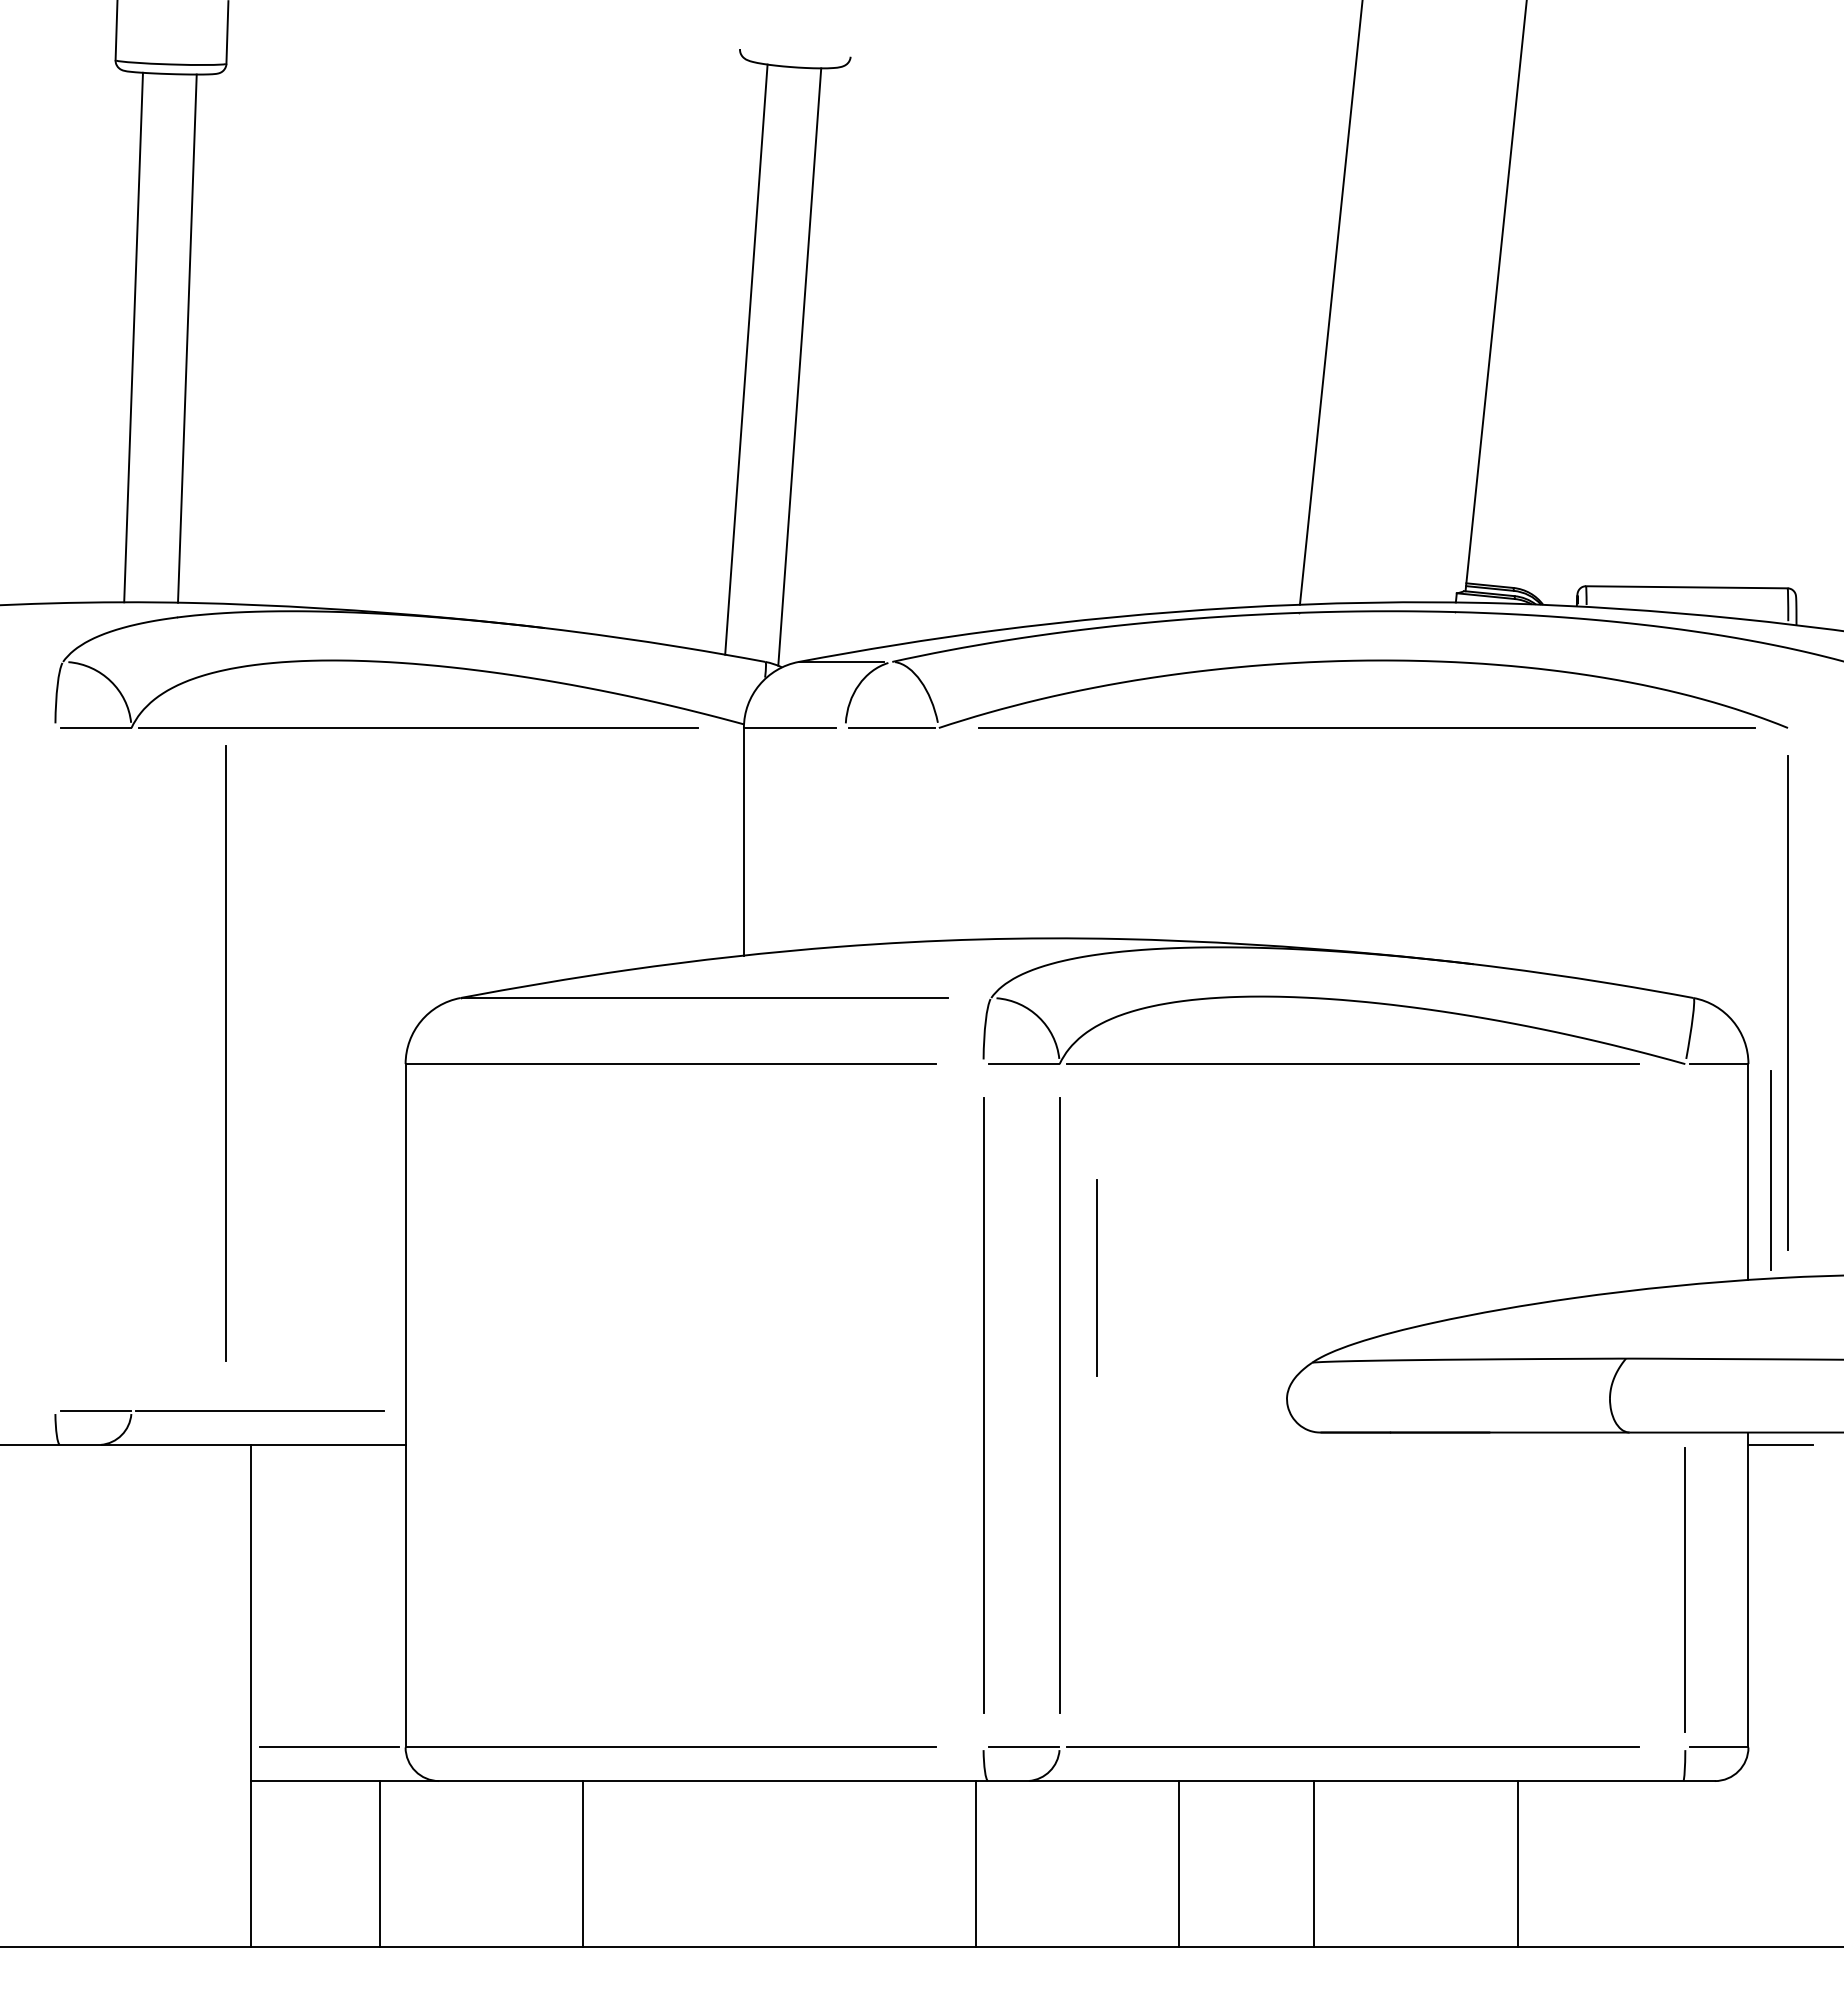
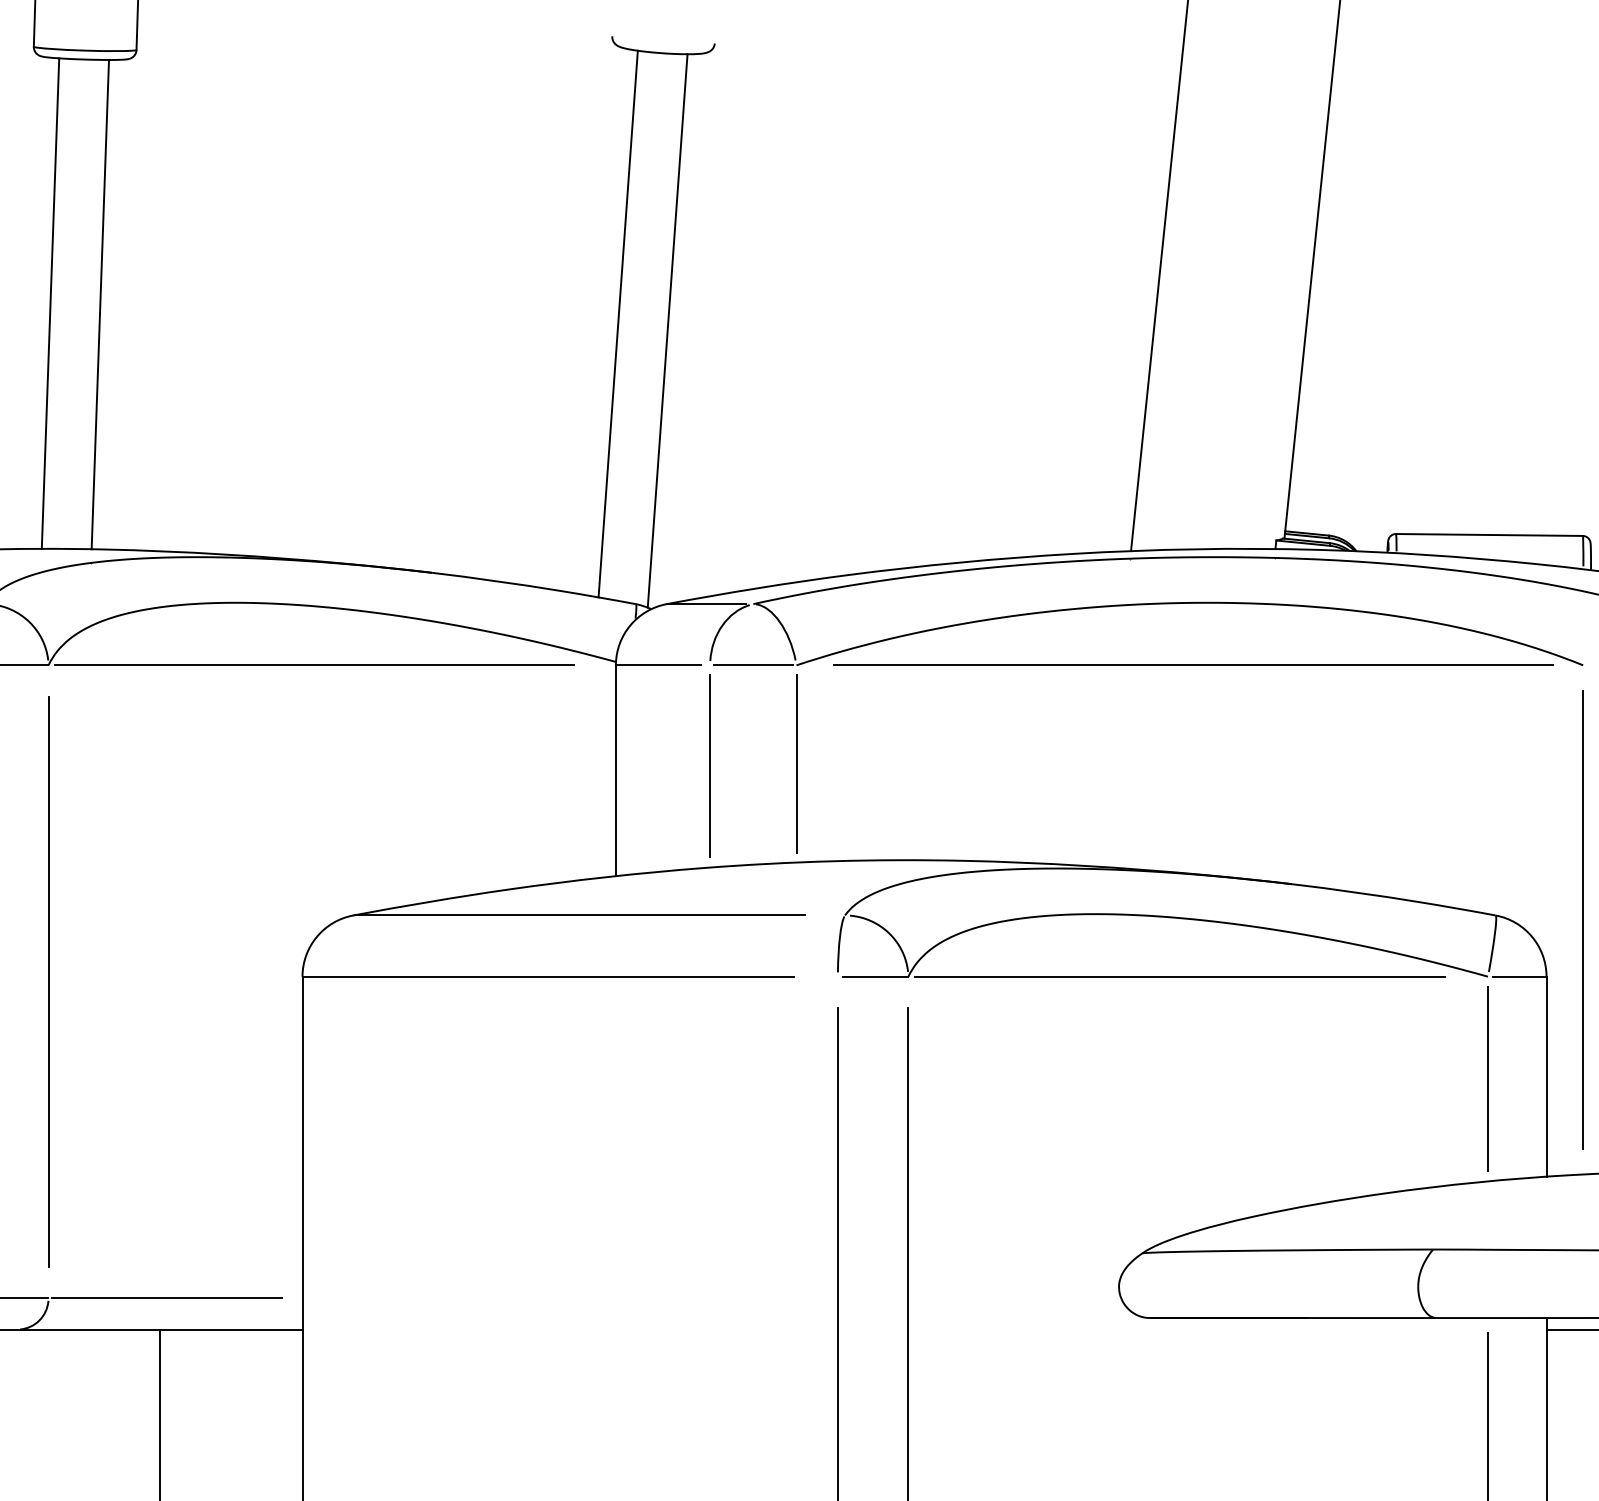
line: (938, 834) -> (796, 763), added
line: (225, 1053) -> (48, 981), moved
line: (1770, 1170) -> (1487, 1078), moved
line: (1096, 1277) -> (710, 765), moved

